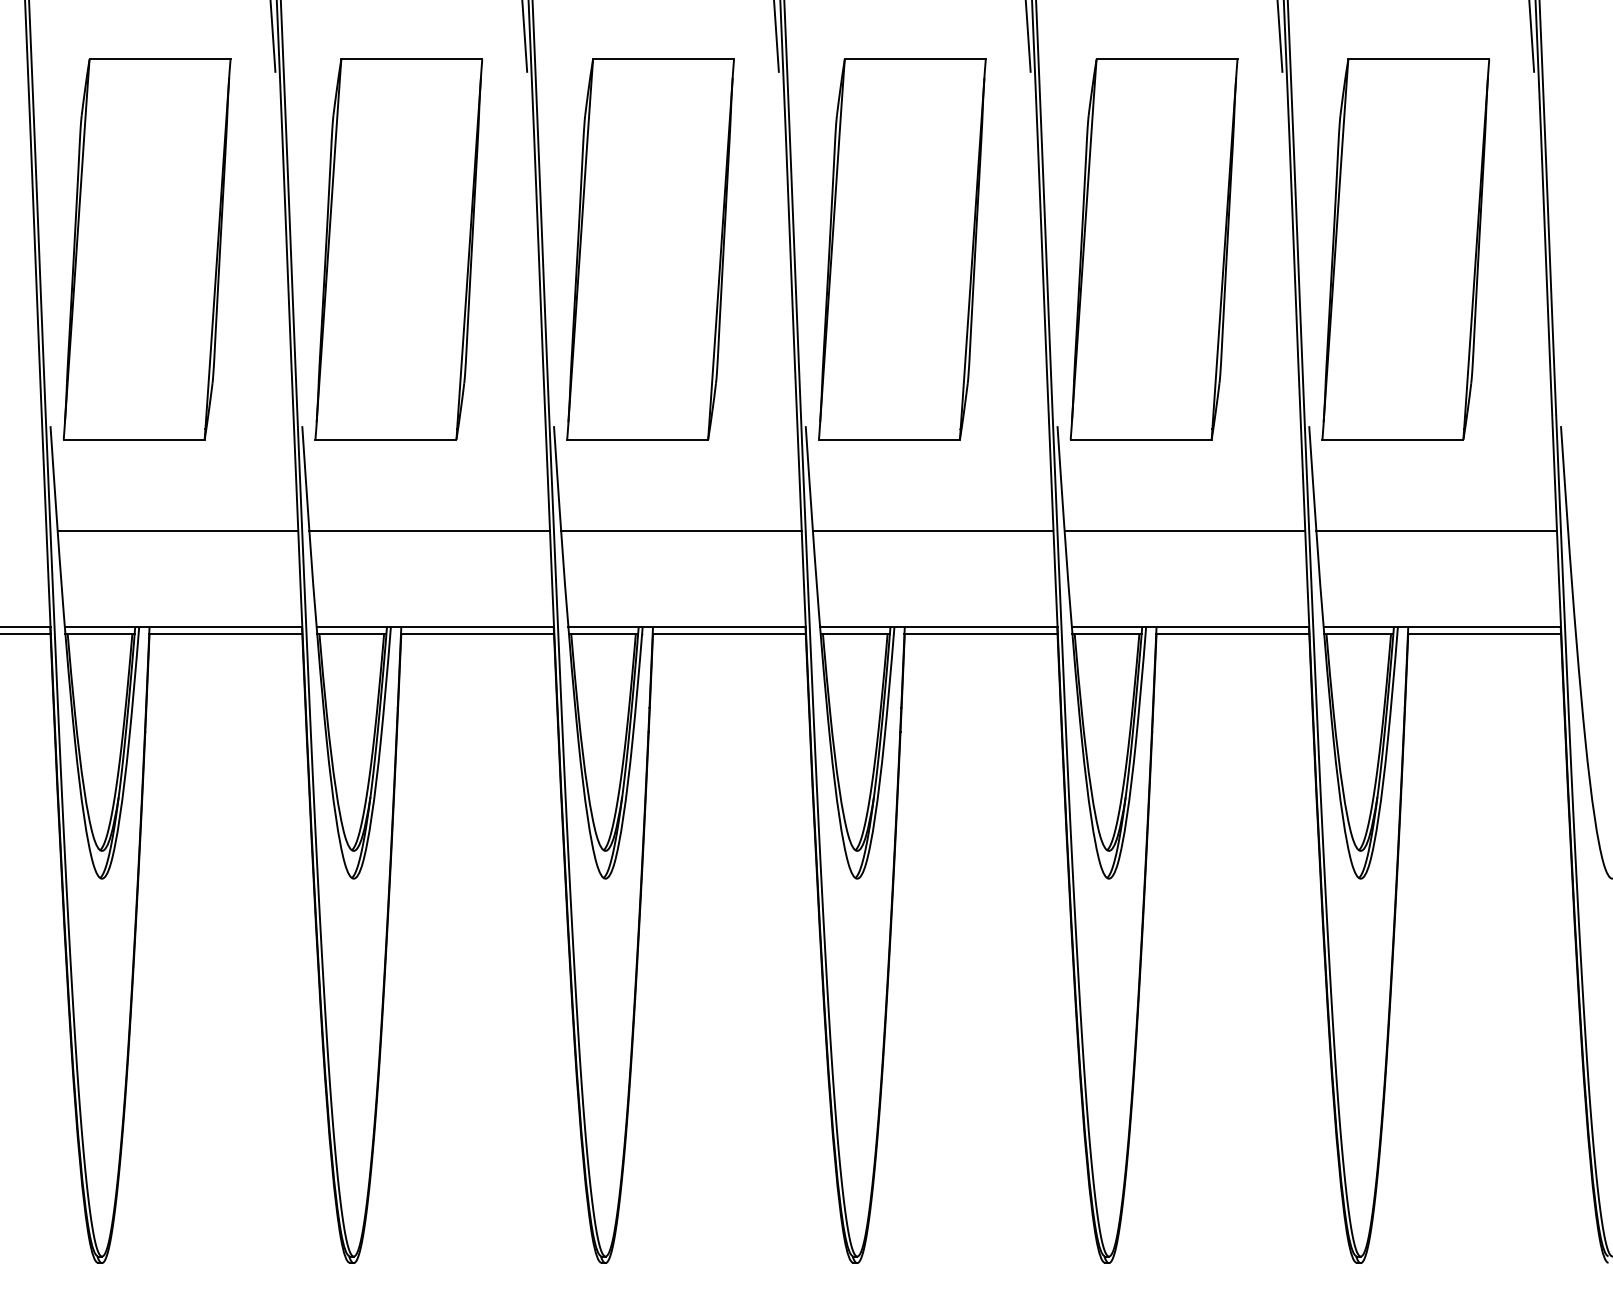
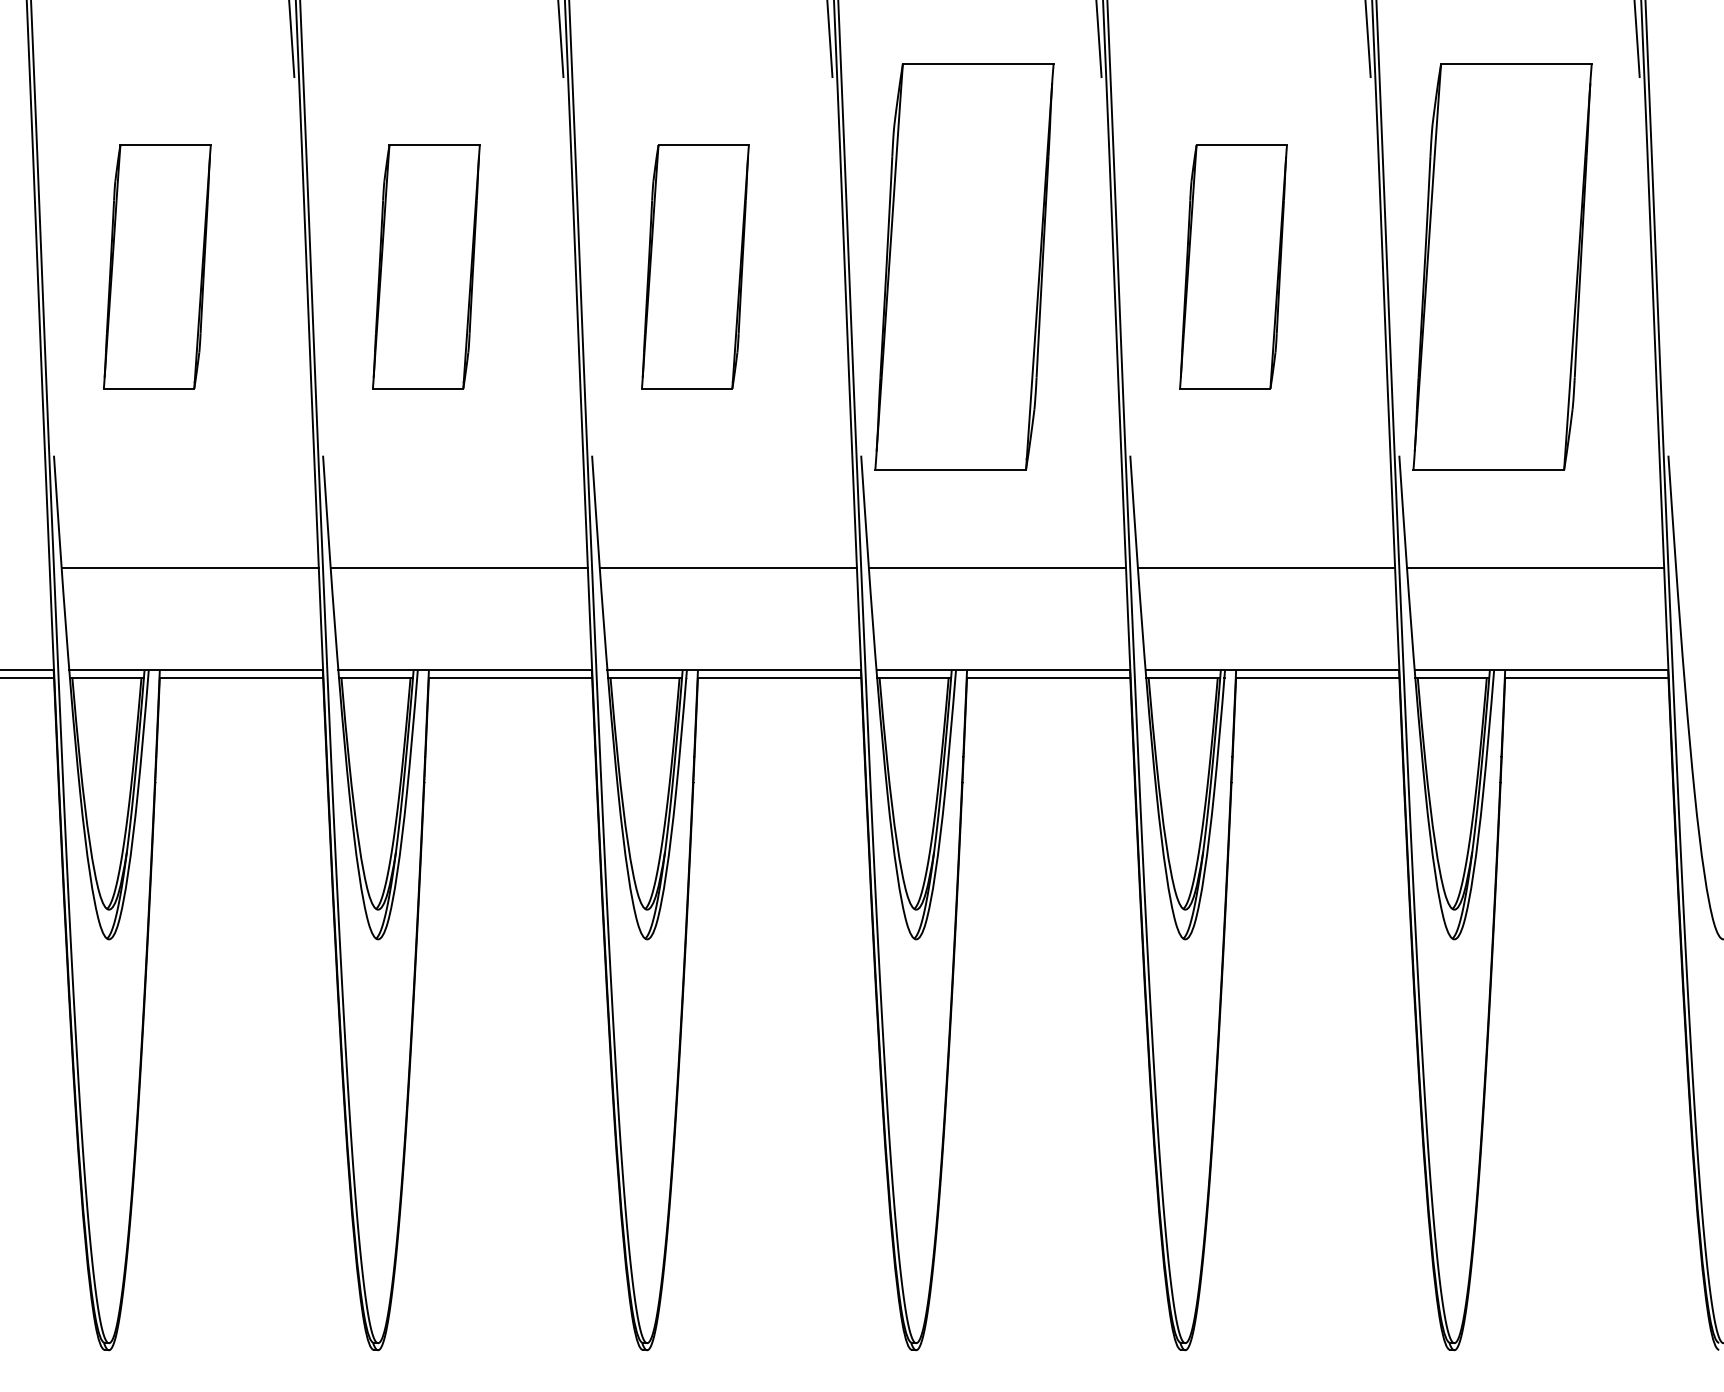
part: (147, 249) -> (157, 266), size x0.6
part: (399, 249) -> (426, 266), size x0.6
part: (650, 249) -> (695, 266), size x0.6
part: (1154, 249) -> (1233, 266), size x0.6

